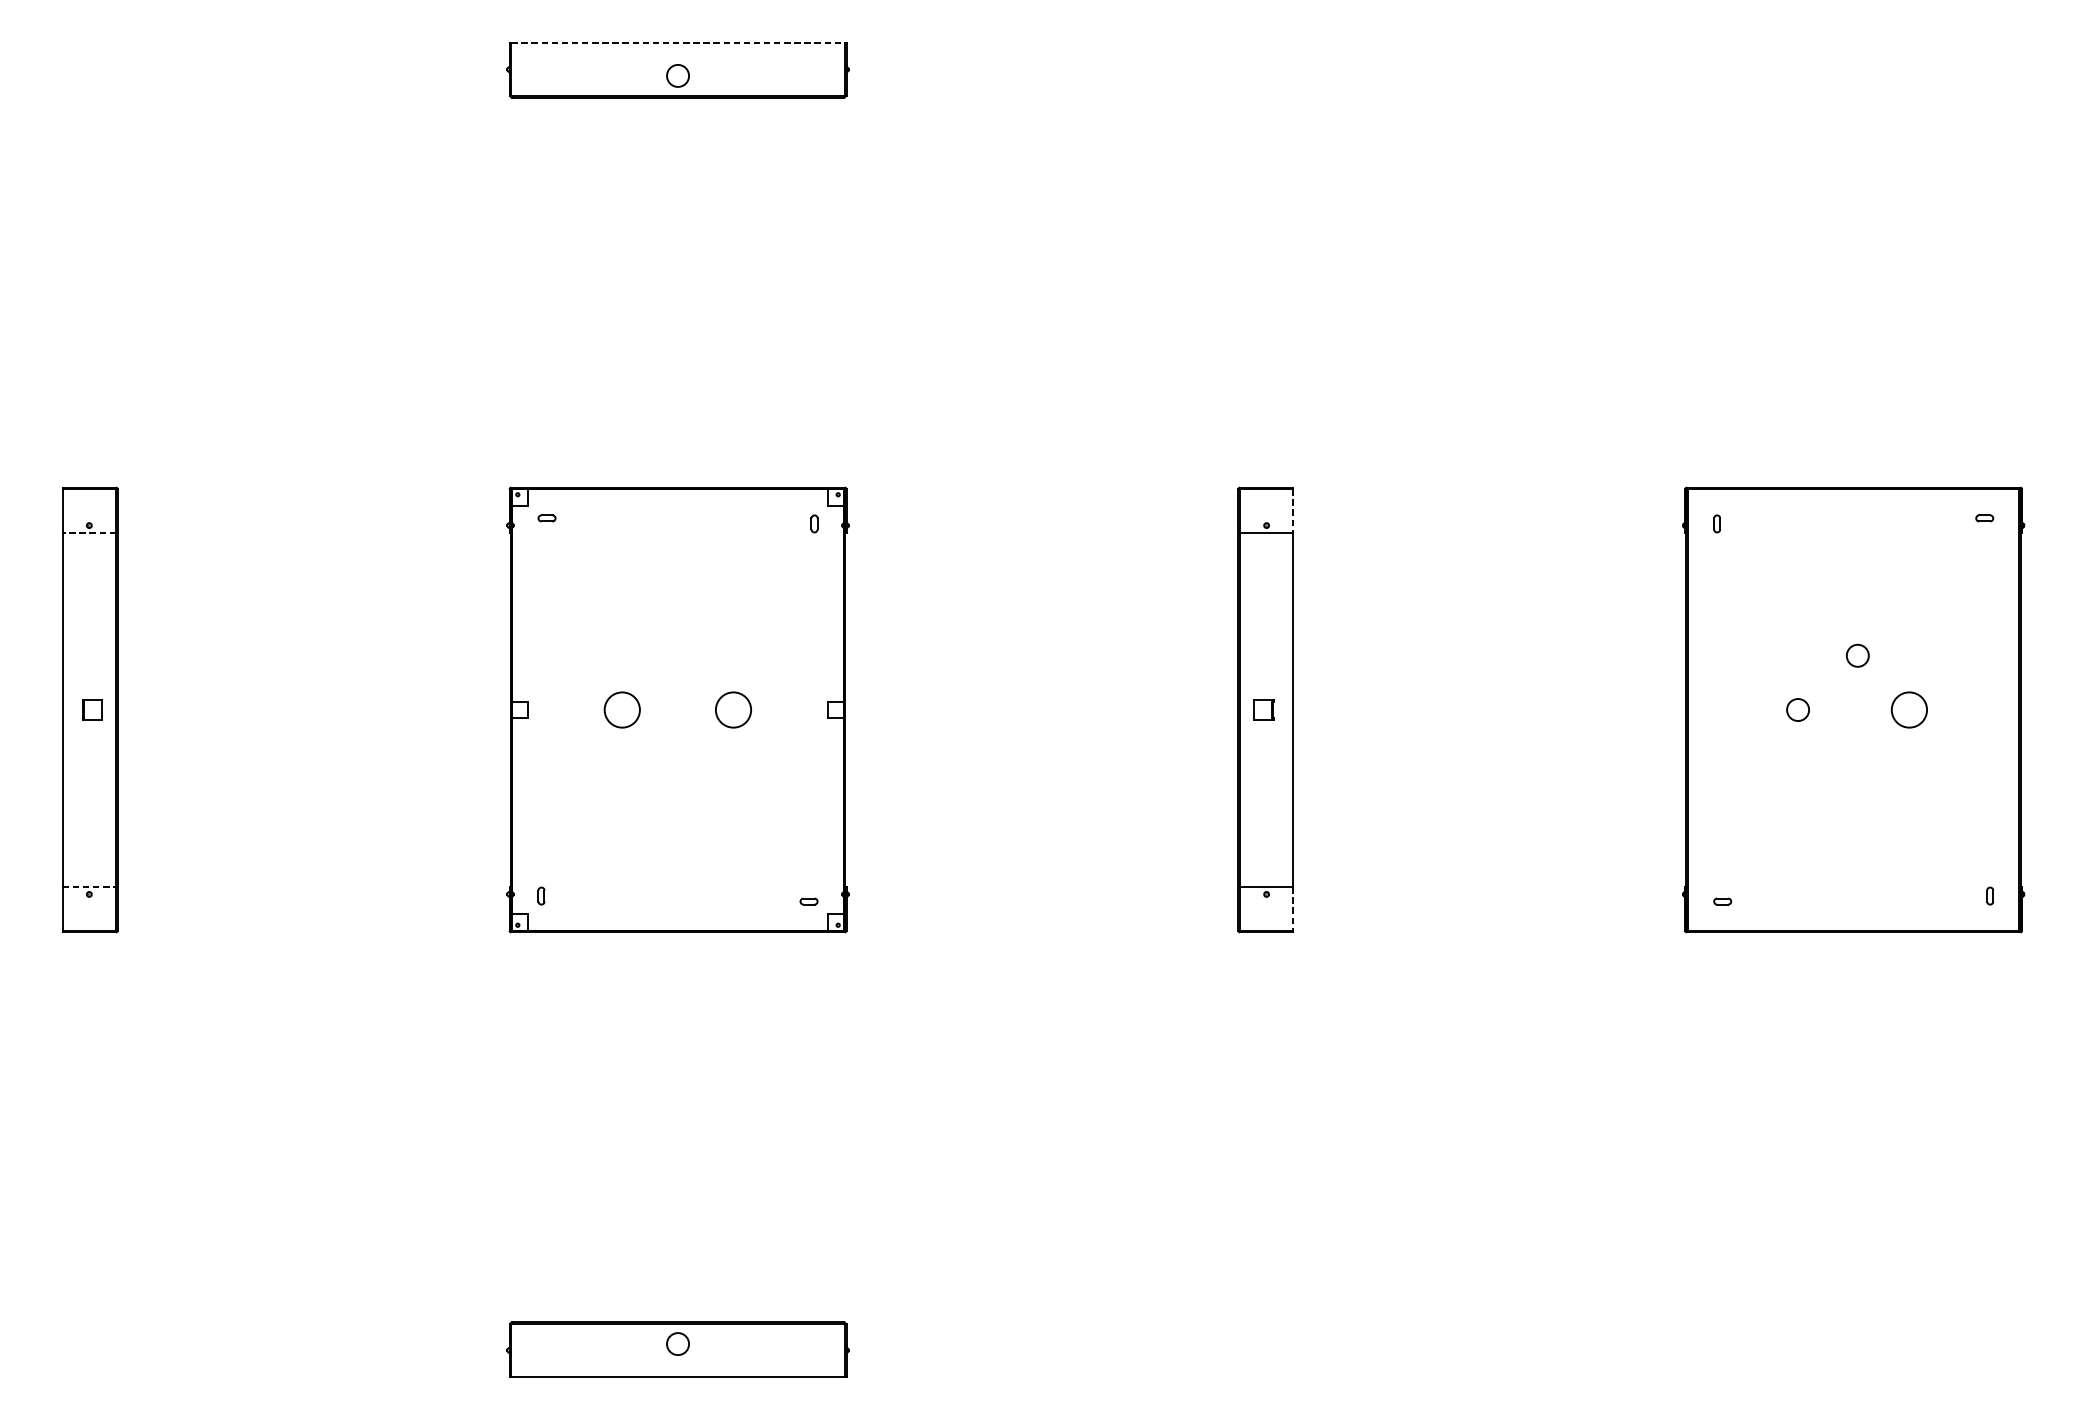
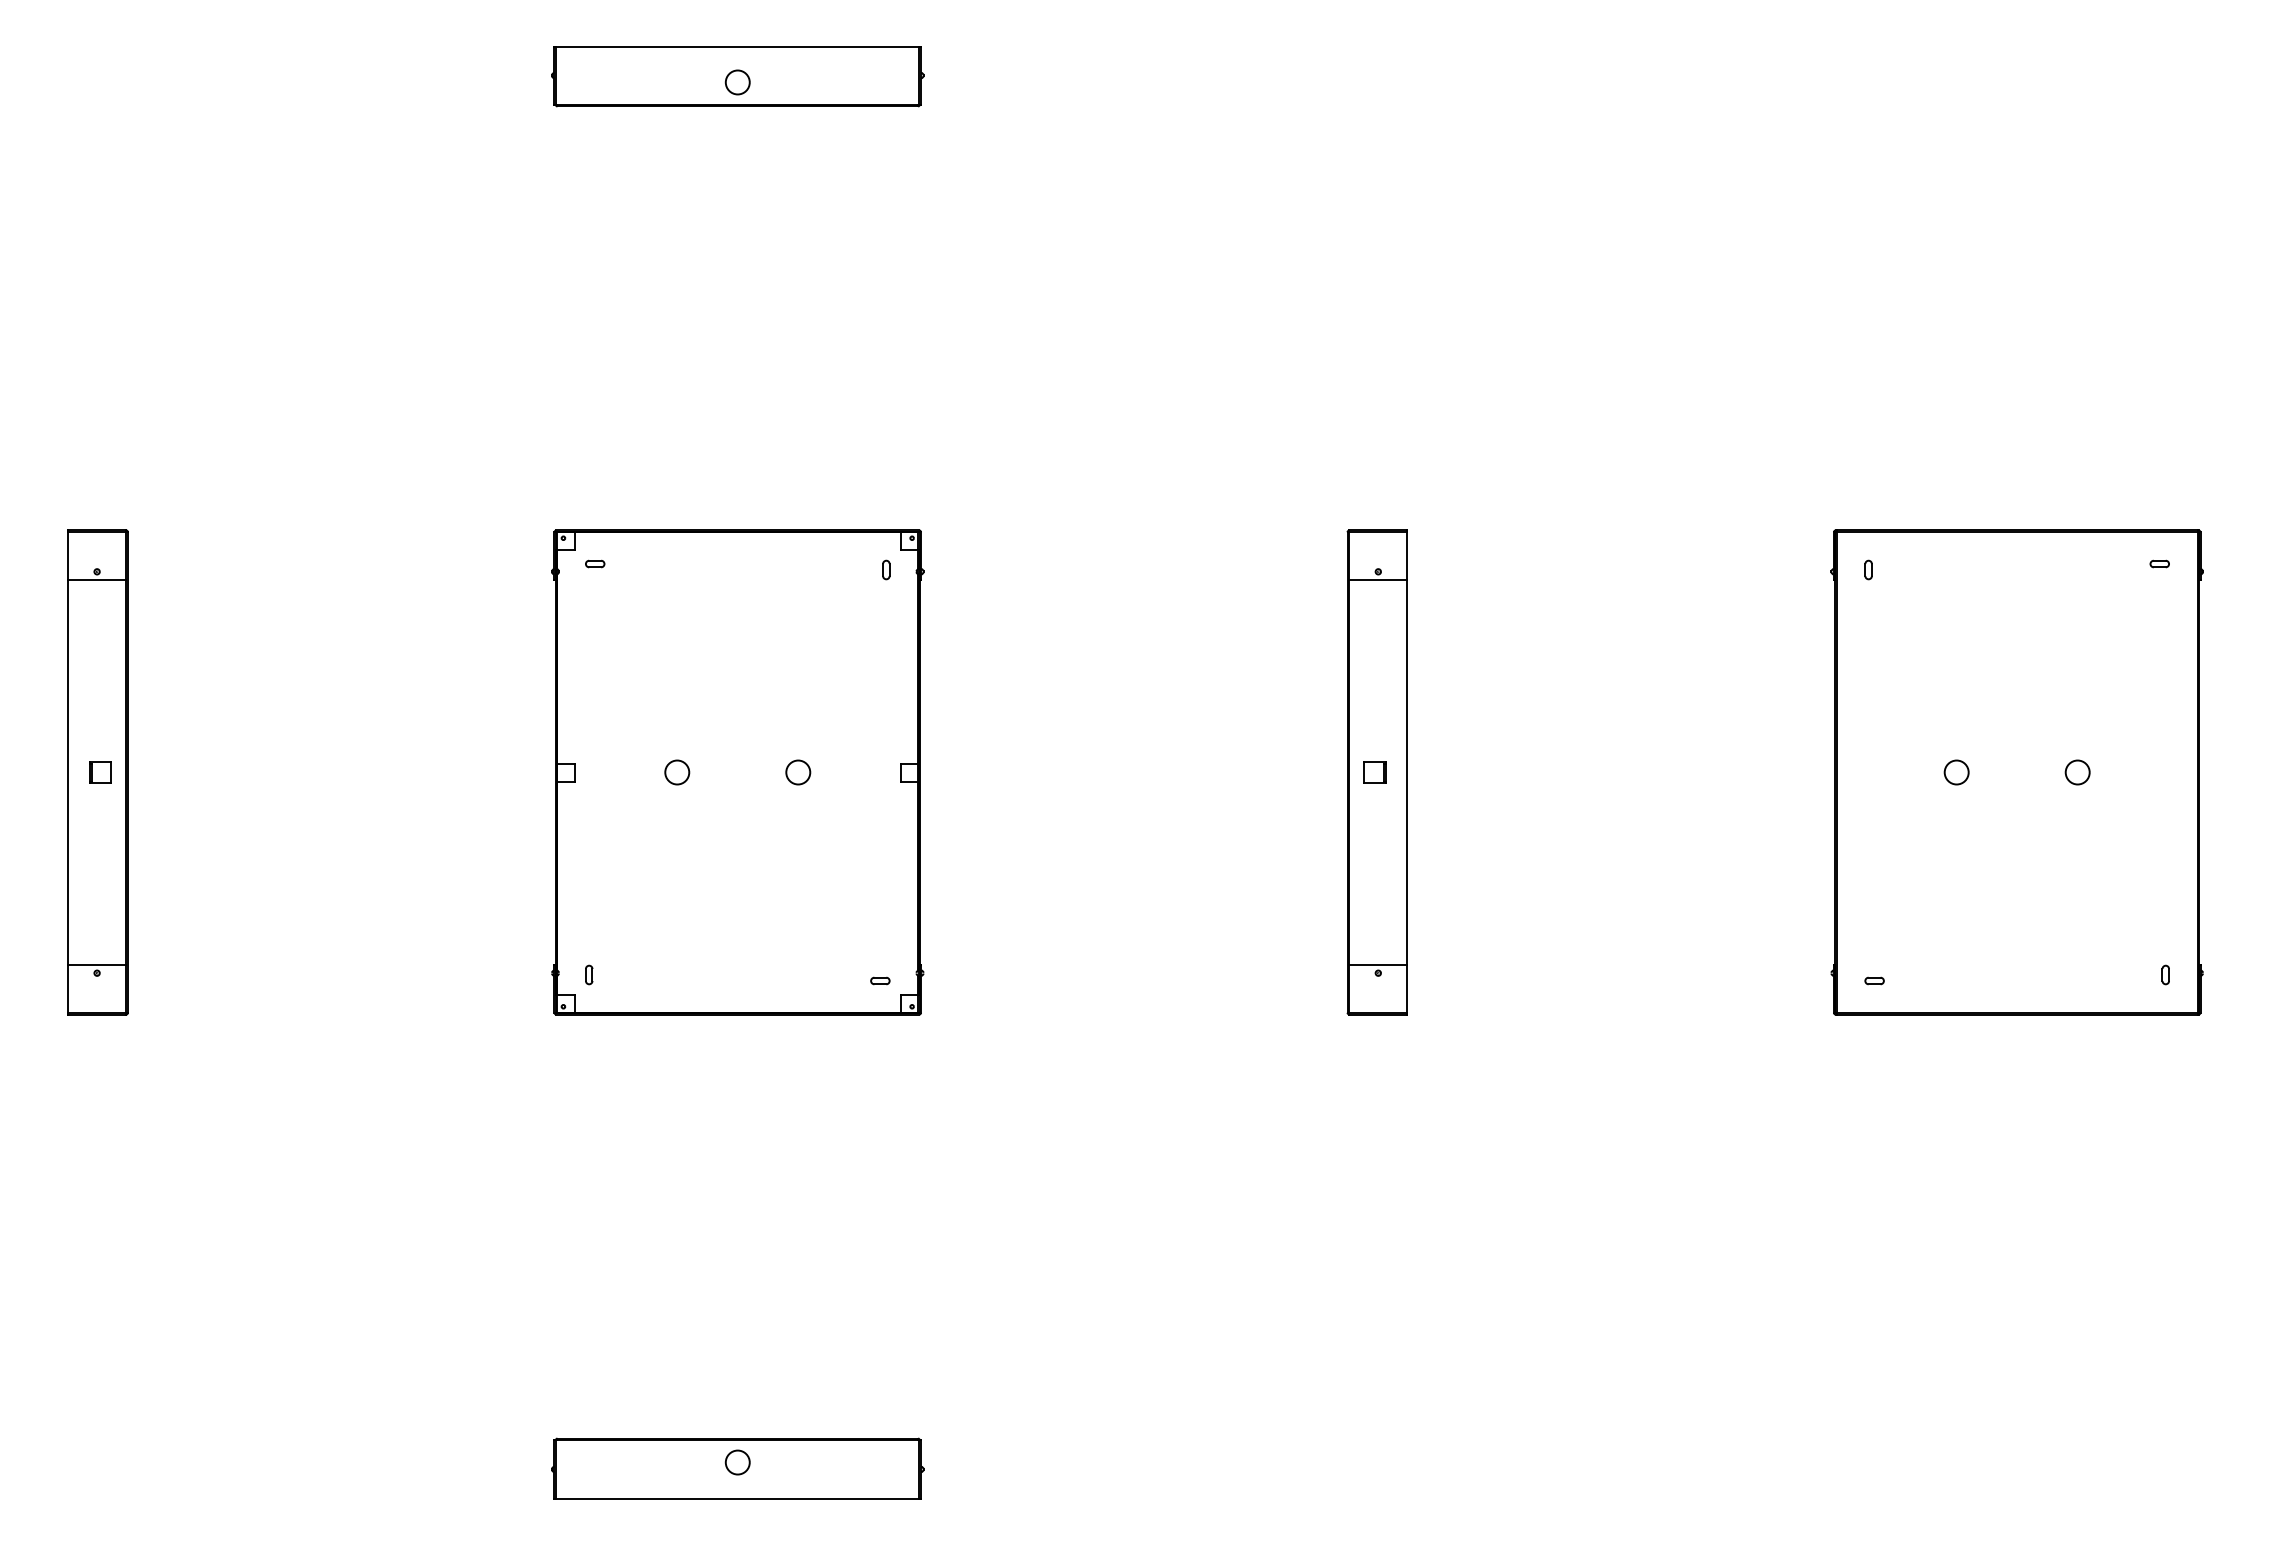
line: (677, 42) -> (737, 46), dashed -> solid
line: (1293, 510) -> (1407, 555), dashed -> solid
line: (88, 532) -> (96, 579), dashed -> solid
circle: (1857, 655) -> (2021, 713), removed
circle: (622, 710) -> (677, 772), size x0.62
circle: (733, 710) -> (798, 772), size x0.62
circle: (1909, 710) -> (2077, 772), size x0.62
line: (89, 887) -> (97, 965), dashed -> solid
line: (1293, 909) -> (1407, 989), dashed -> solid

